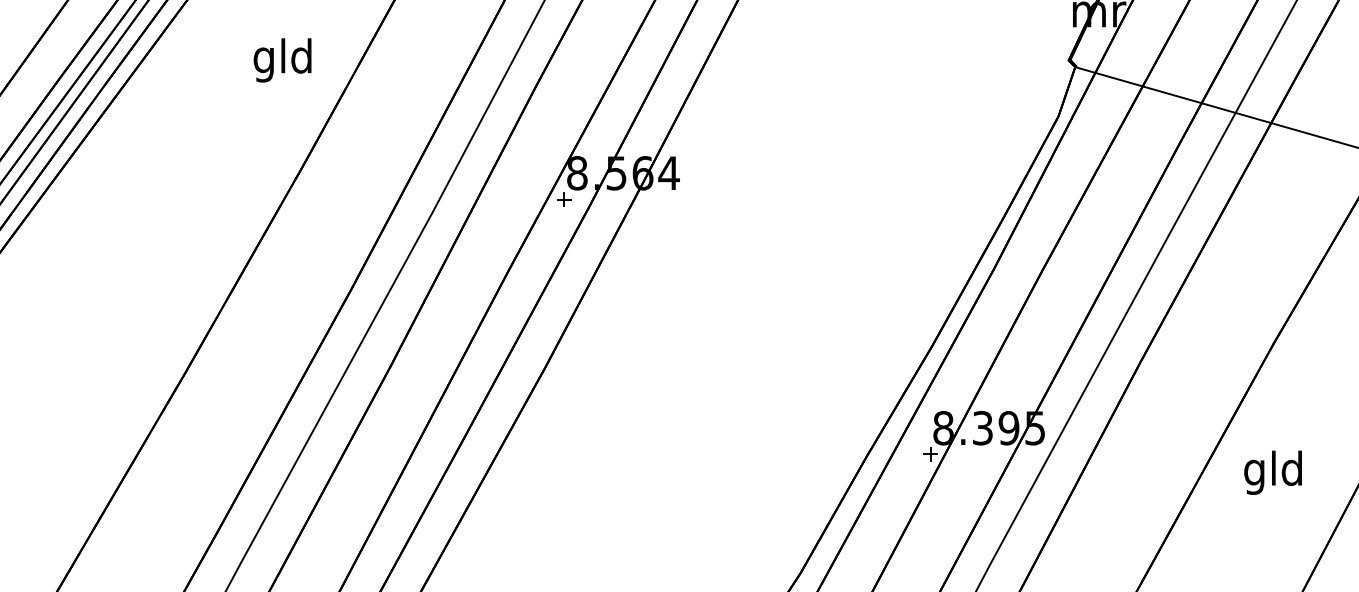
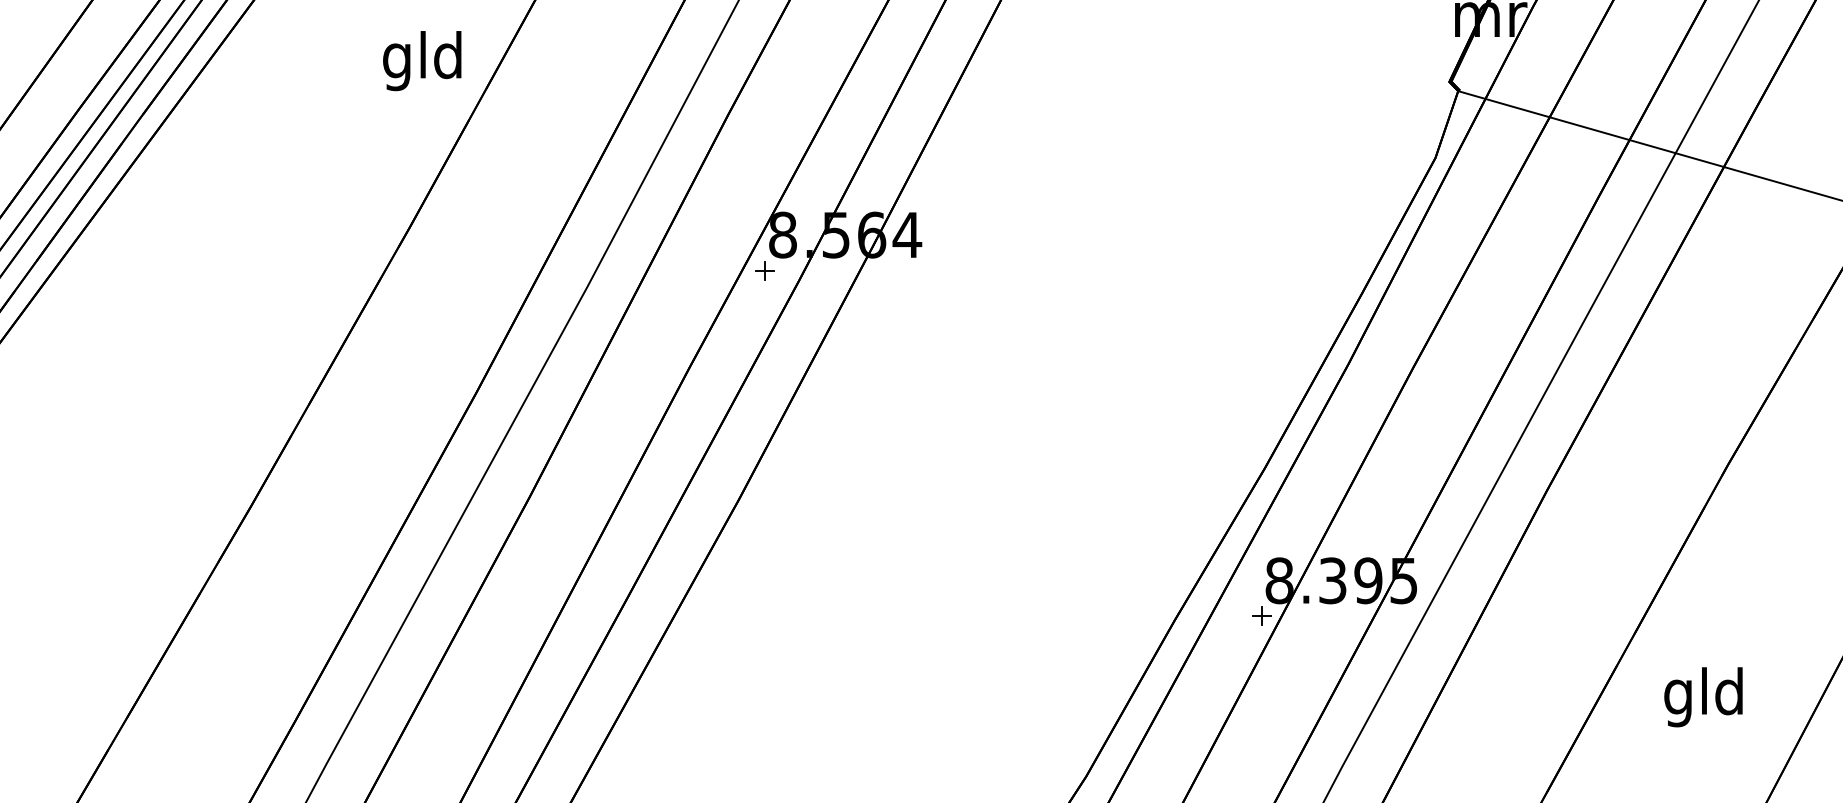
text: (282, 60) -> (422, 61), moved
text: (1273, 472) -> (1703, 697), moved

